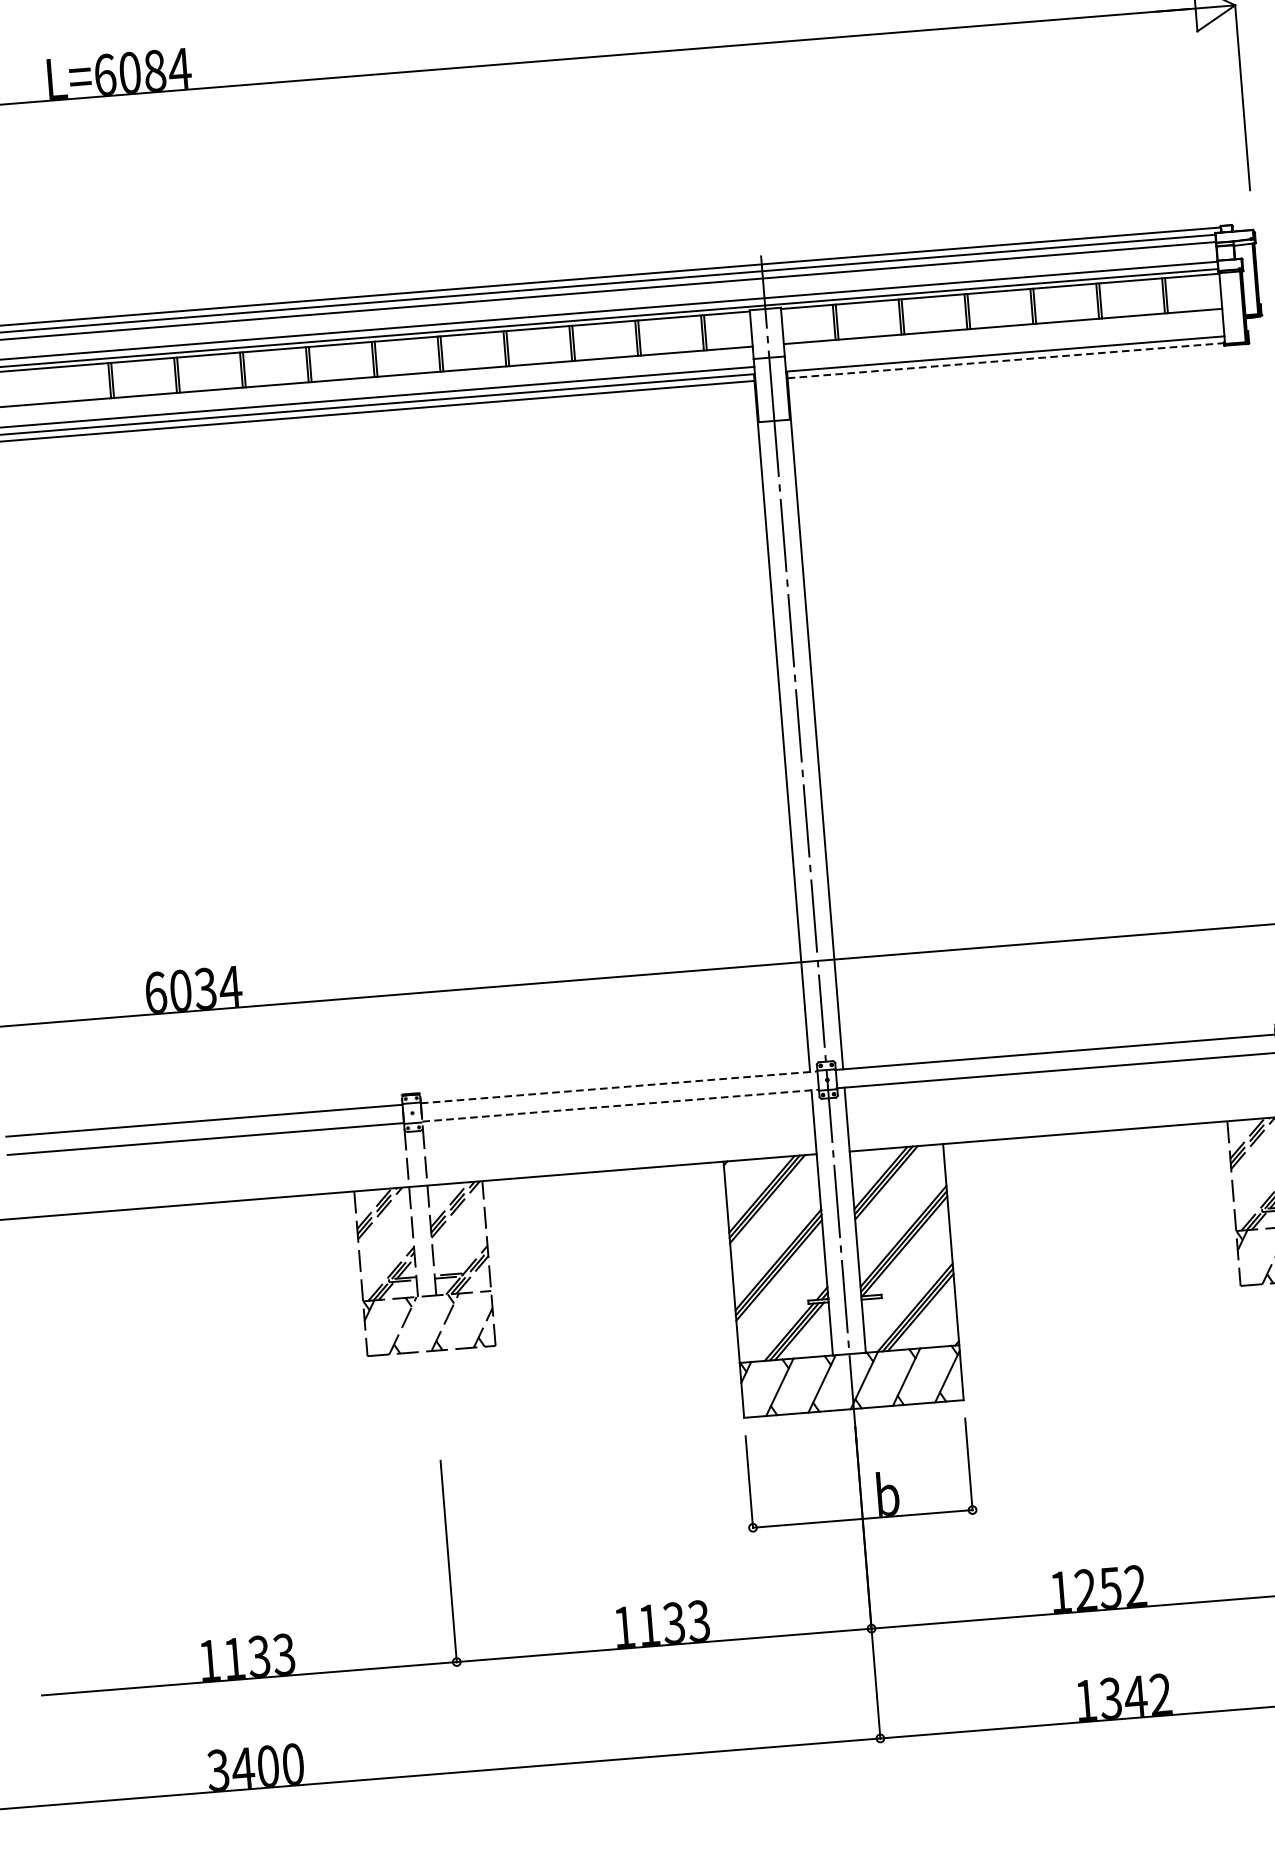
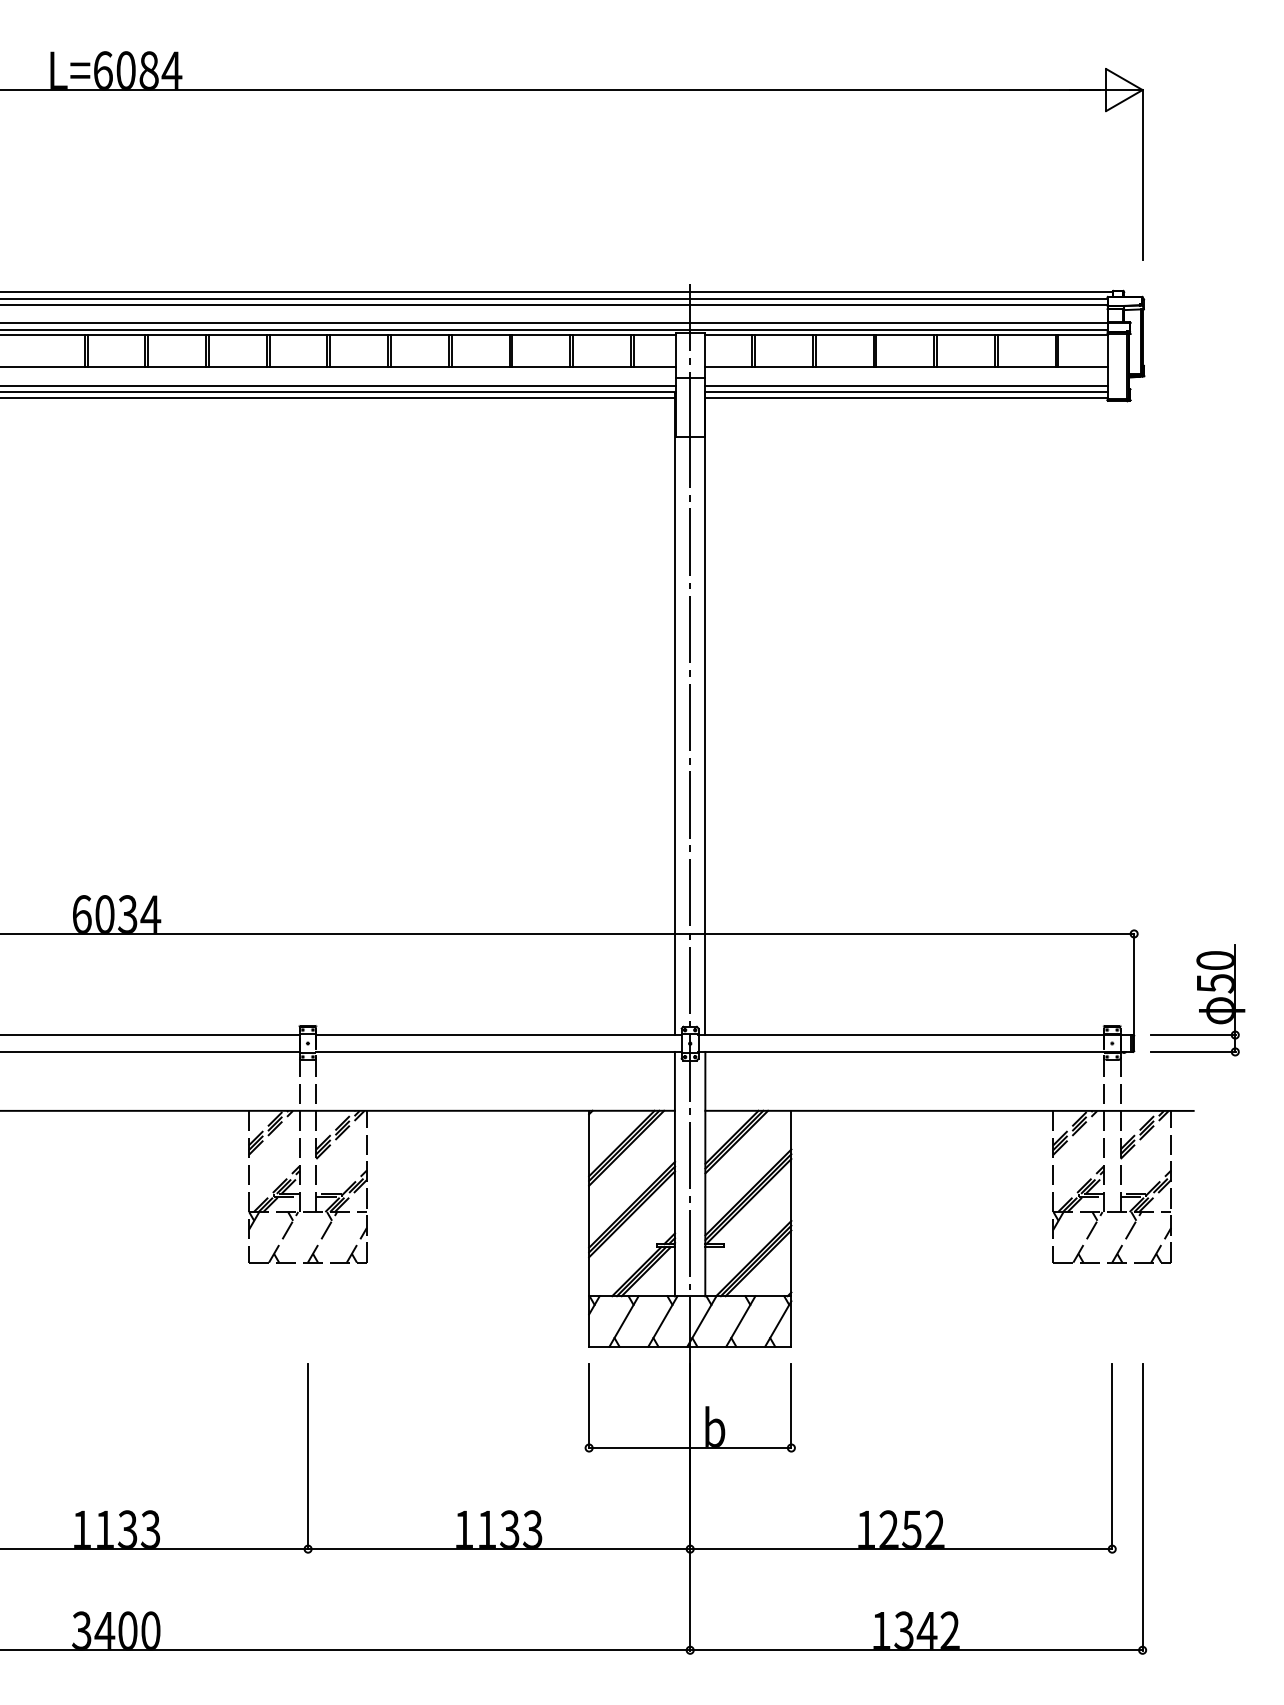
line: (1004, 346) -> (906, 385), added
line: (1006, 360) -> (907, 398), dashed -> solid
line: (619, 1087) -> (499, 1035), dashed -> solid
line: (621, 1105) -> (499, 1051), dashed -> solid

